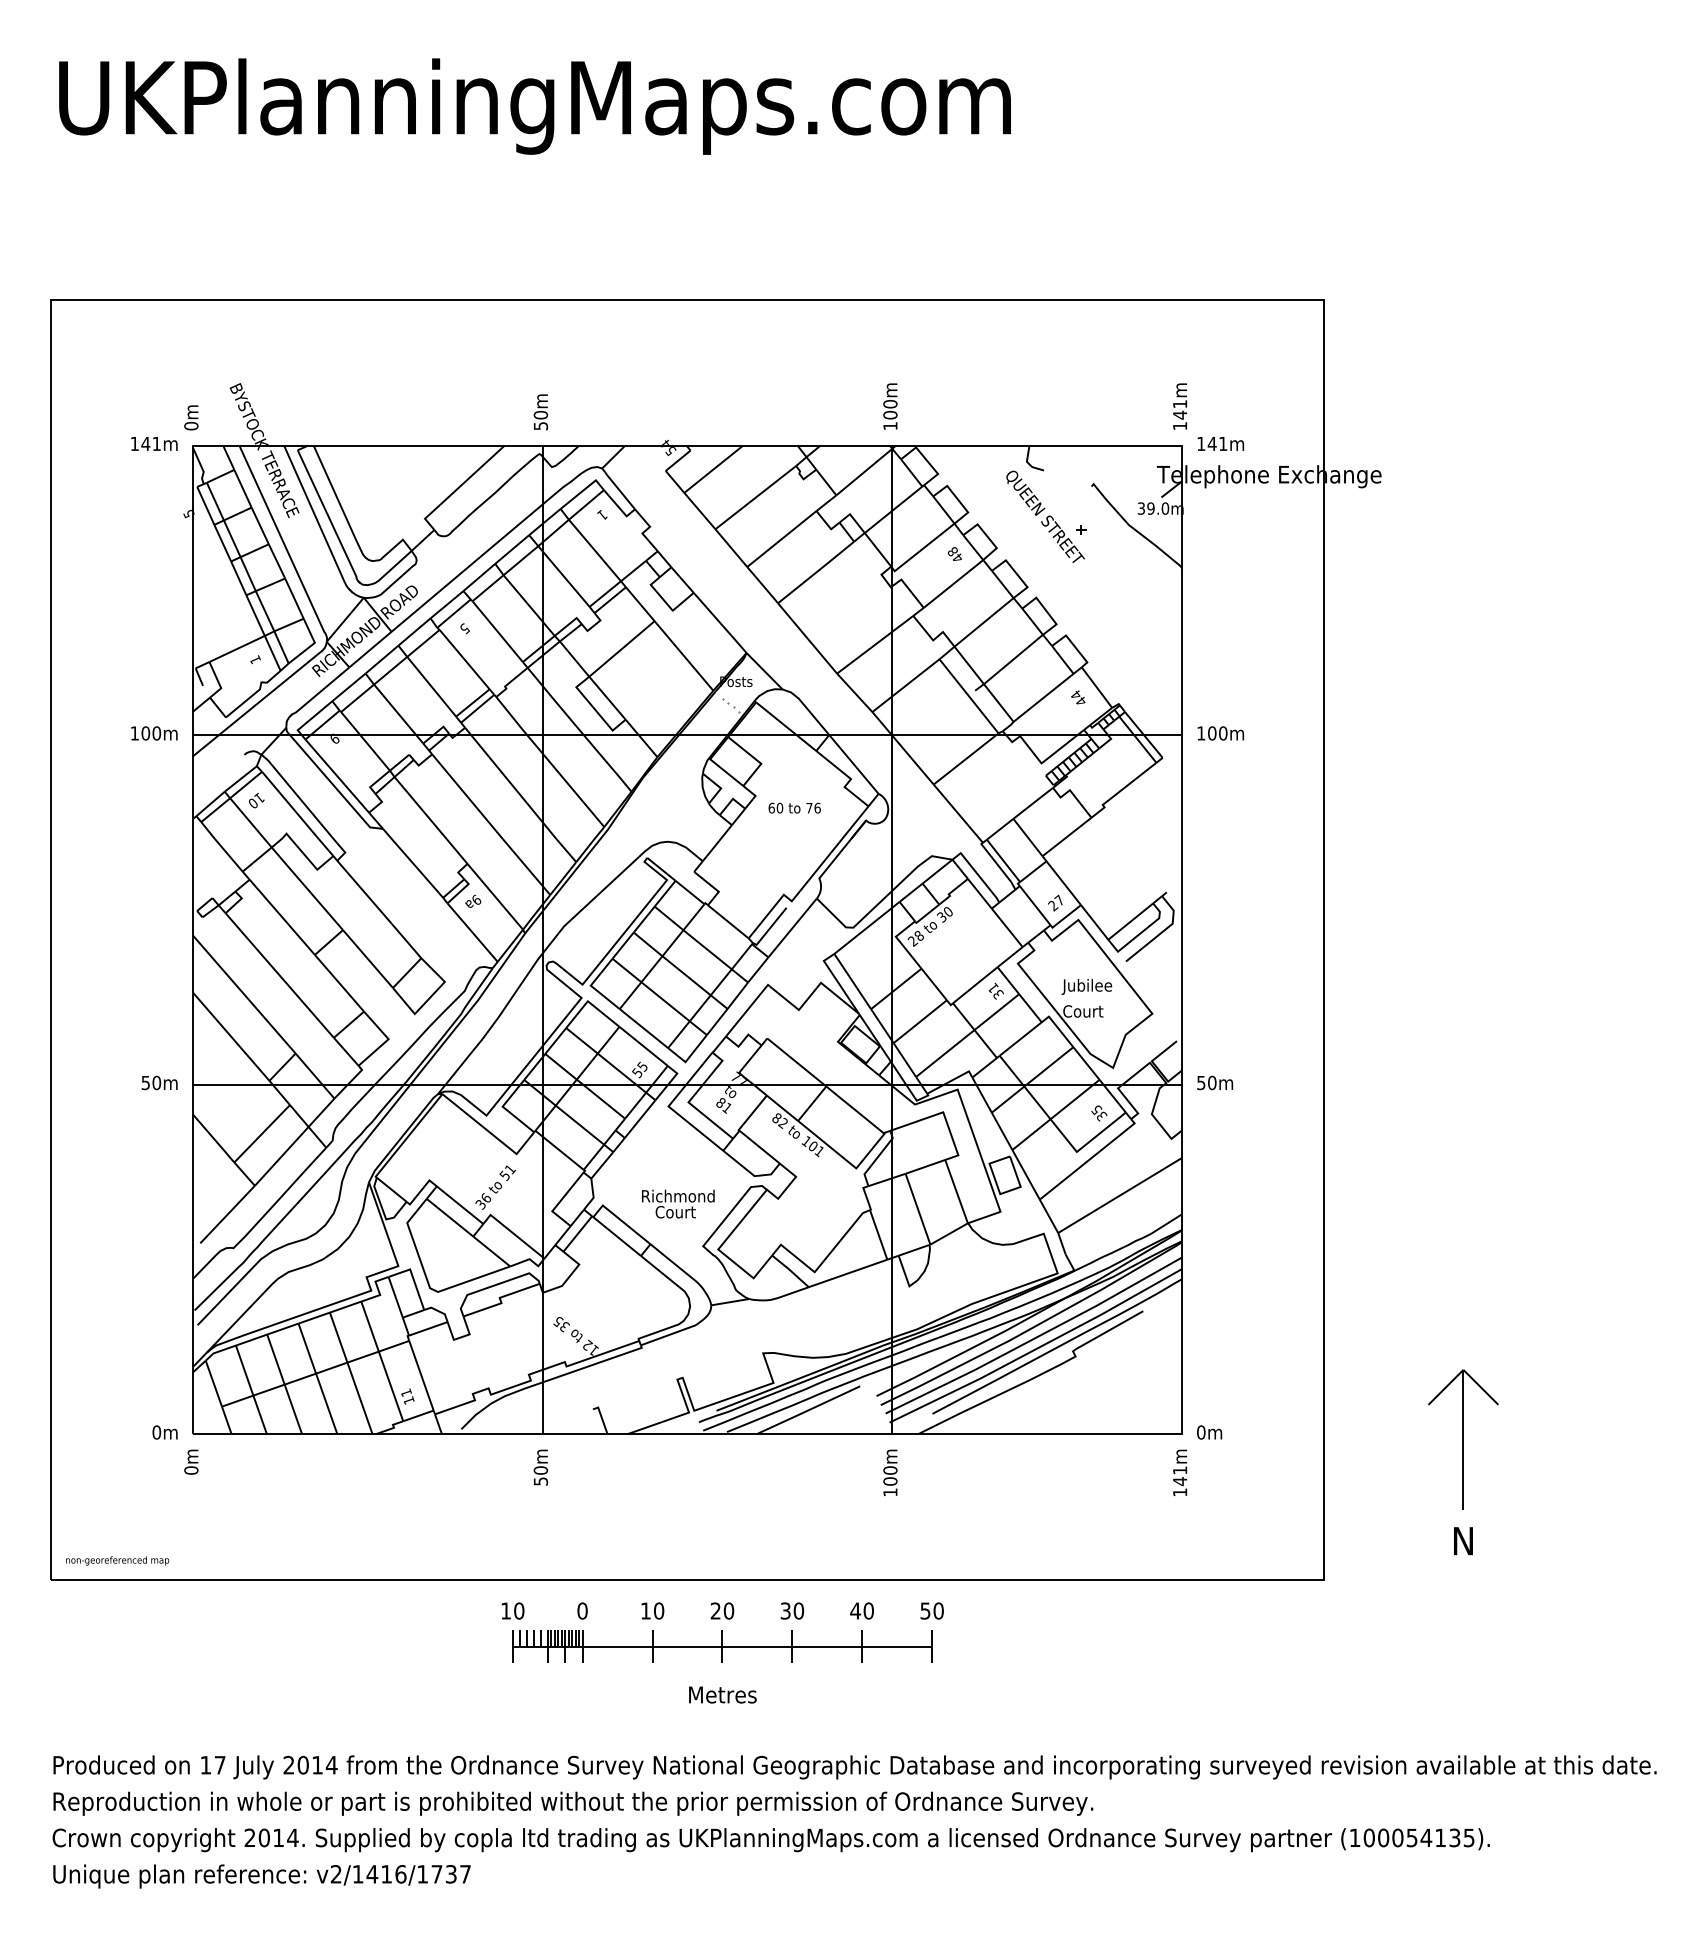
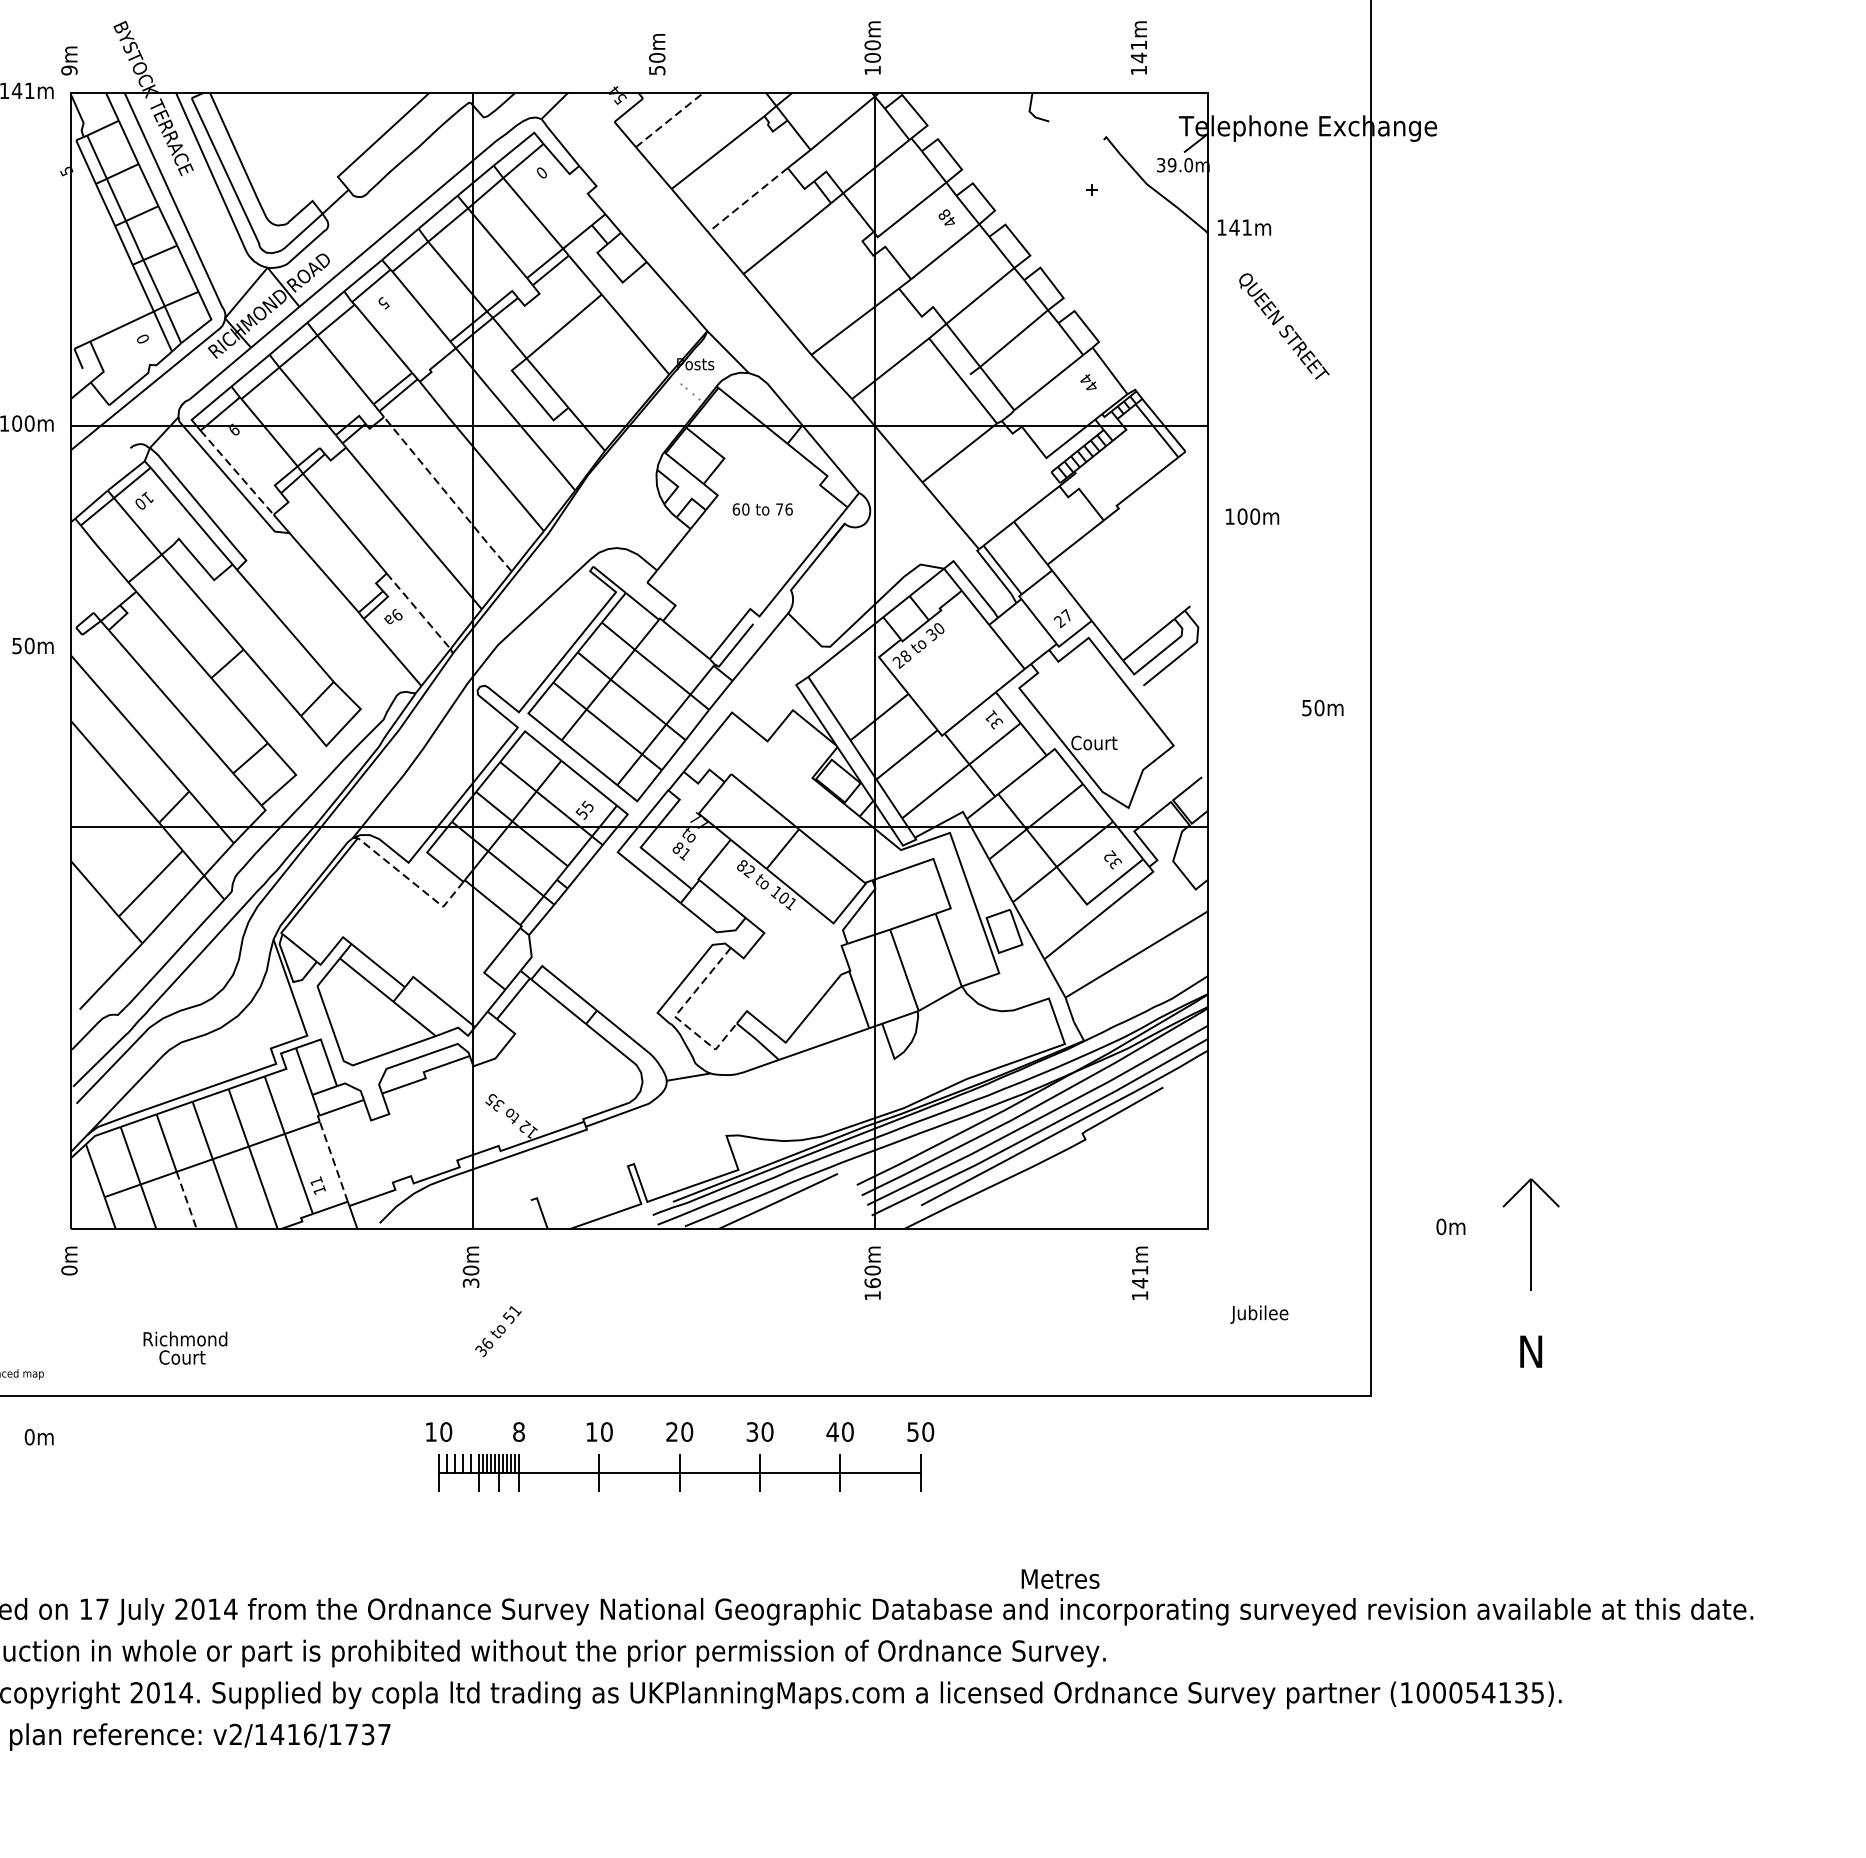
text: (1179, 406) -> (1138, 47), moved
text: (540, 412) -> (656, 54), moved
text: (191, 426) -> (69, 70), 0m -> 9m
text: (1220, 443) -> (1243, 227), moved
line: (713, 469) -> (669, 120), solid -> dashed
text: (602, 514) -> (541, 172), 1 -> 0
text: (1045, 516) -> (1284, 325), moved
line: (781, 539) -> (747, 200), solid -> dashed
text: (255, 659) -> (143, 338), 1 -> 0
text: (1220, 733) -> (1252, 516), moved
line: (337, 776) -> (237, 473), solid -> dashed
line: (520, 795) -> (447, 494), solid -> dashed
line: (495, 897) -> (418, 612), solid -> dashed
text: (1086, 986) -> (1258, 1314), moved
text: (159, 1082) -> (32, 645), moved
text: (1215, 1082) -> (1323, 707), moved
text: (1096, 1109) -> (1109, 855), 35 -> 32
line: (491, 1133) -> (414, 883), solid -> dashed
text: (495, 1187) -> (498, 1331), moved
text: (678, 1203) -> (185, 1347), moved
line: (718, 1249) -> (675, 1016), solid -> dashed
line: (421, 1375) -> (333, 1161), solid -> dashed
line: (293, 1409) -> (186, 1200), solid -> dashed
text: (164, 1432) -> (38, 1437), moved
text: (1209, 1432) -> (1450, 1226), moved
part: (1463, 1439) -> (1531, 1234), size x0.7
text: (1179, 1472) -> (1139, 1272), moved
text: (540, 1481) -> (470, 1283), 50m -> 30m
text: (890, 1481) -> (872, 1283), 100m -> 160m
text: (582, 1610) -> (518, 1431), 0 -> 8
text: (722, 1694) -> (1060, 1578), moved

